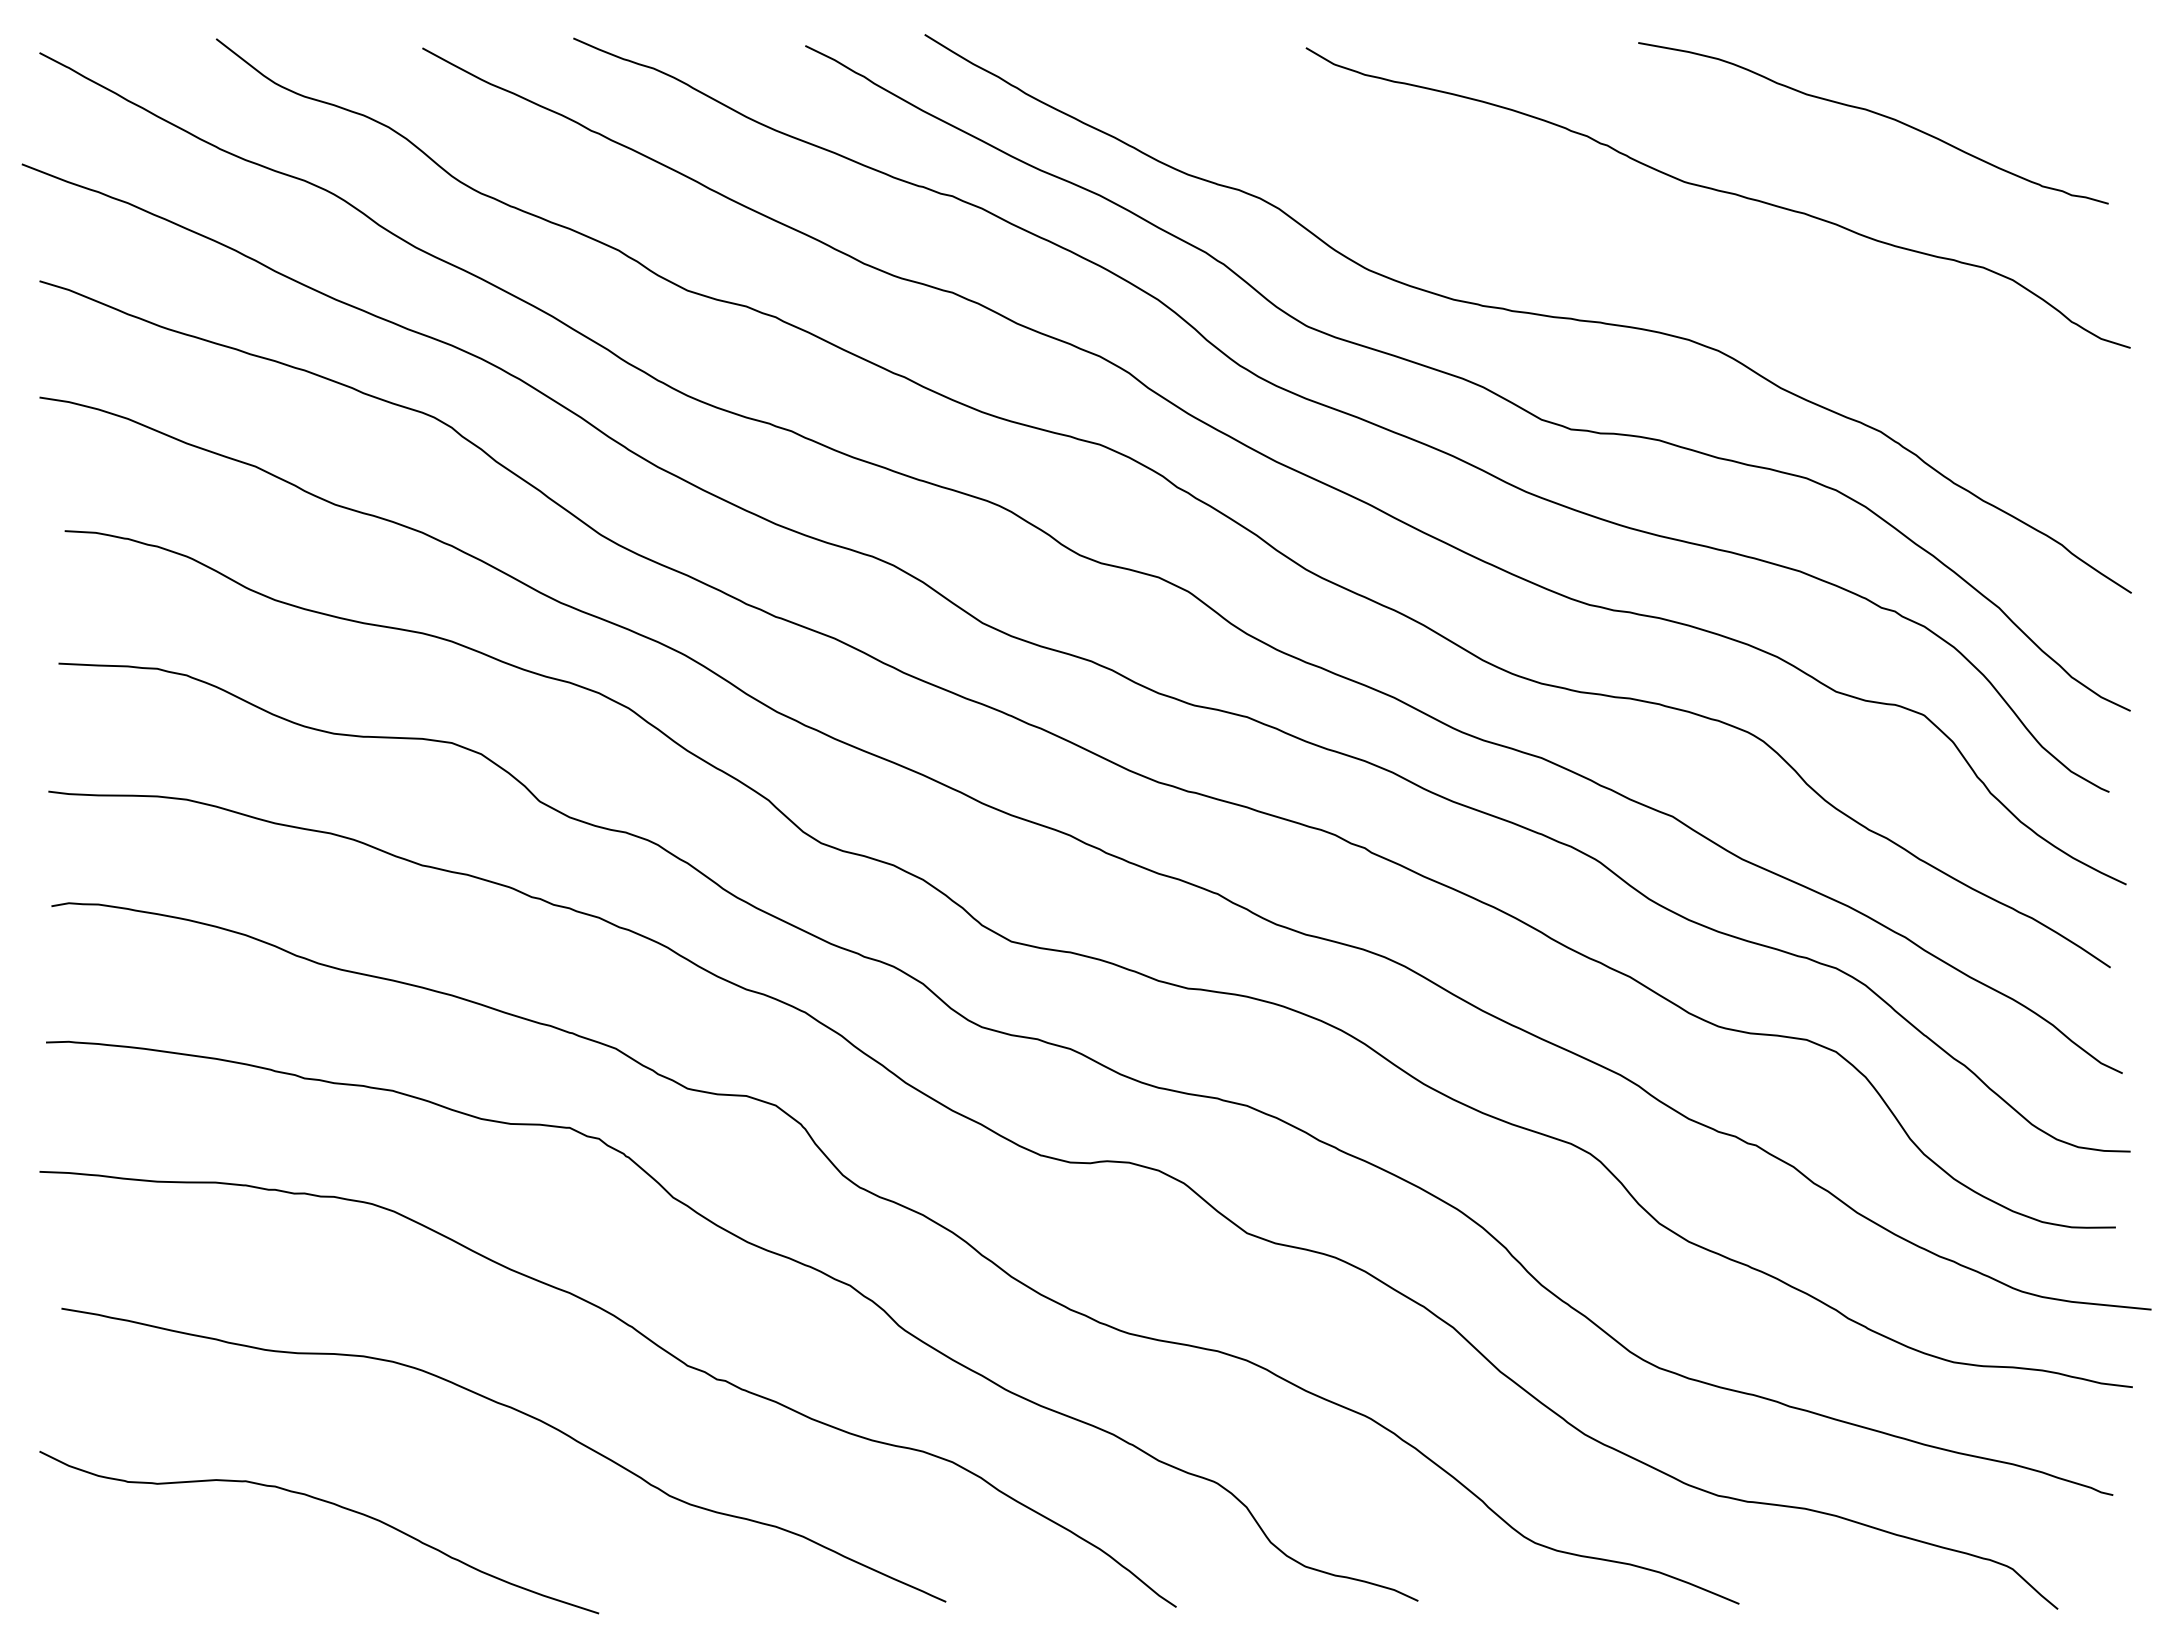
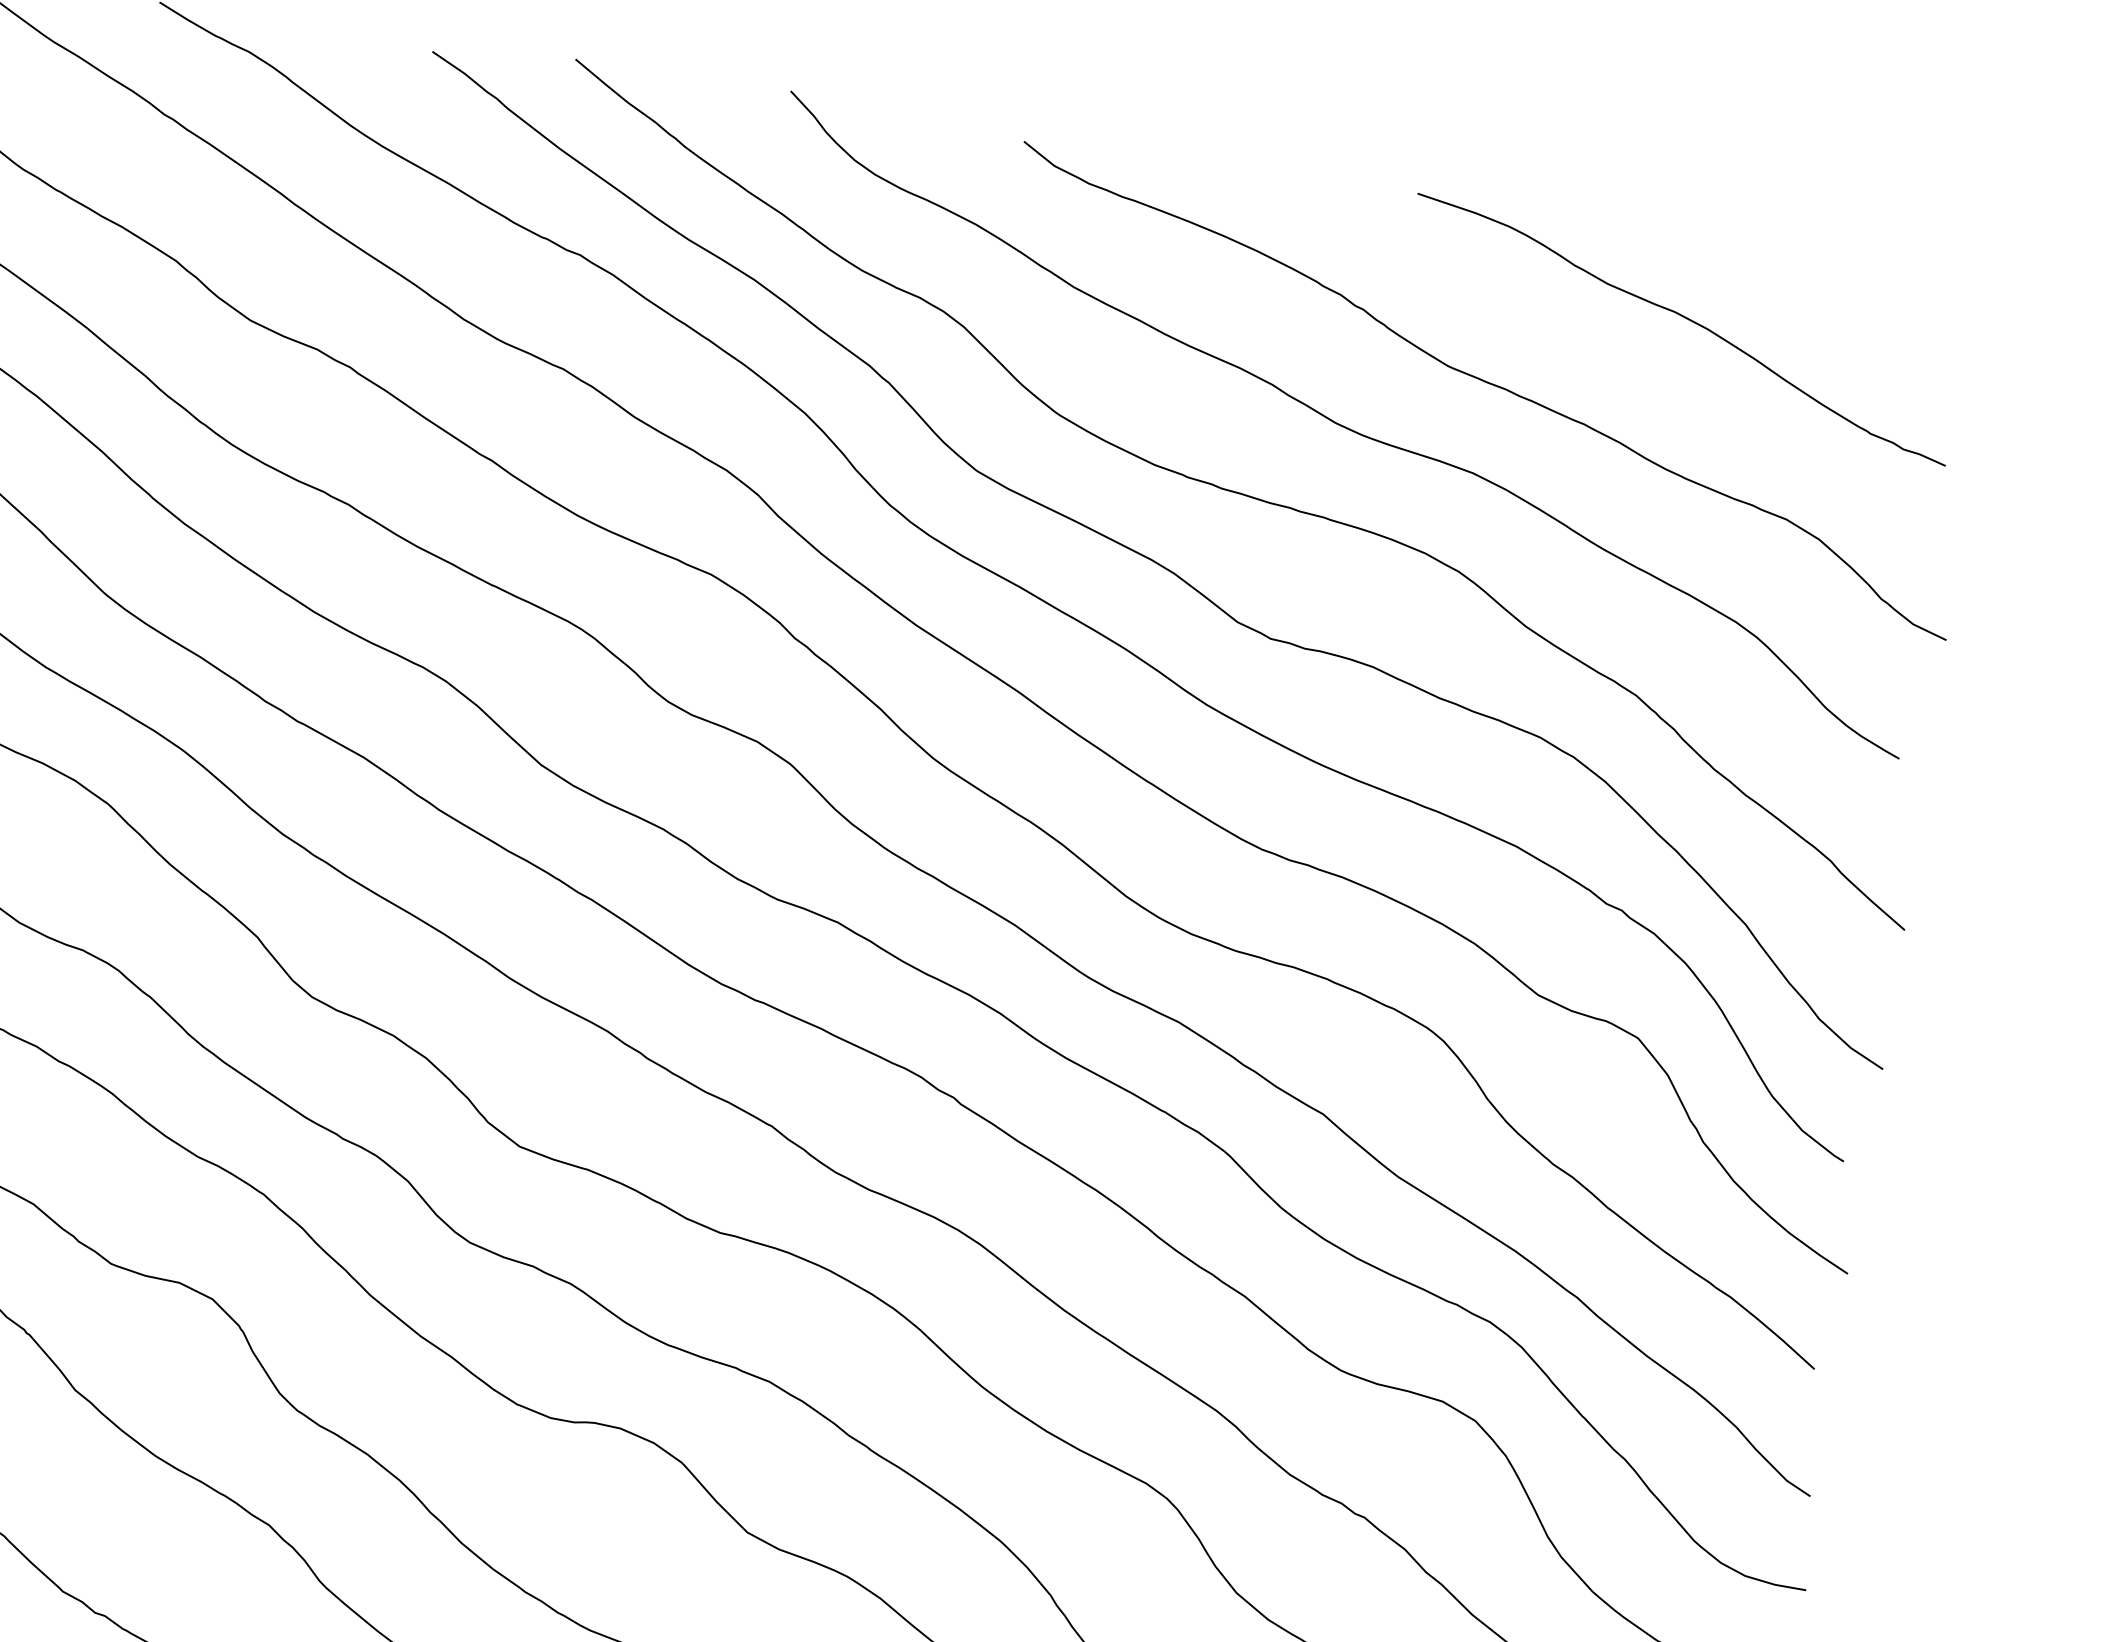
curve: (1606, 244) -> (1344, 426), added

